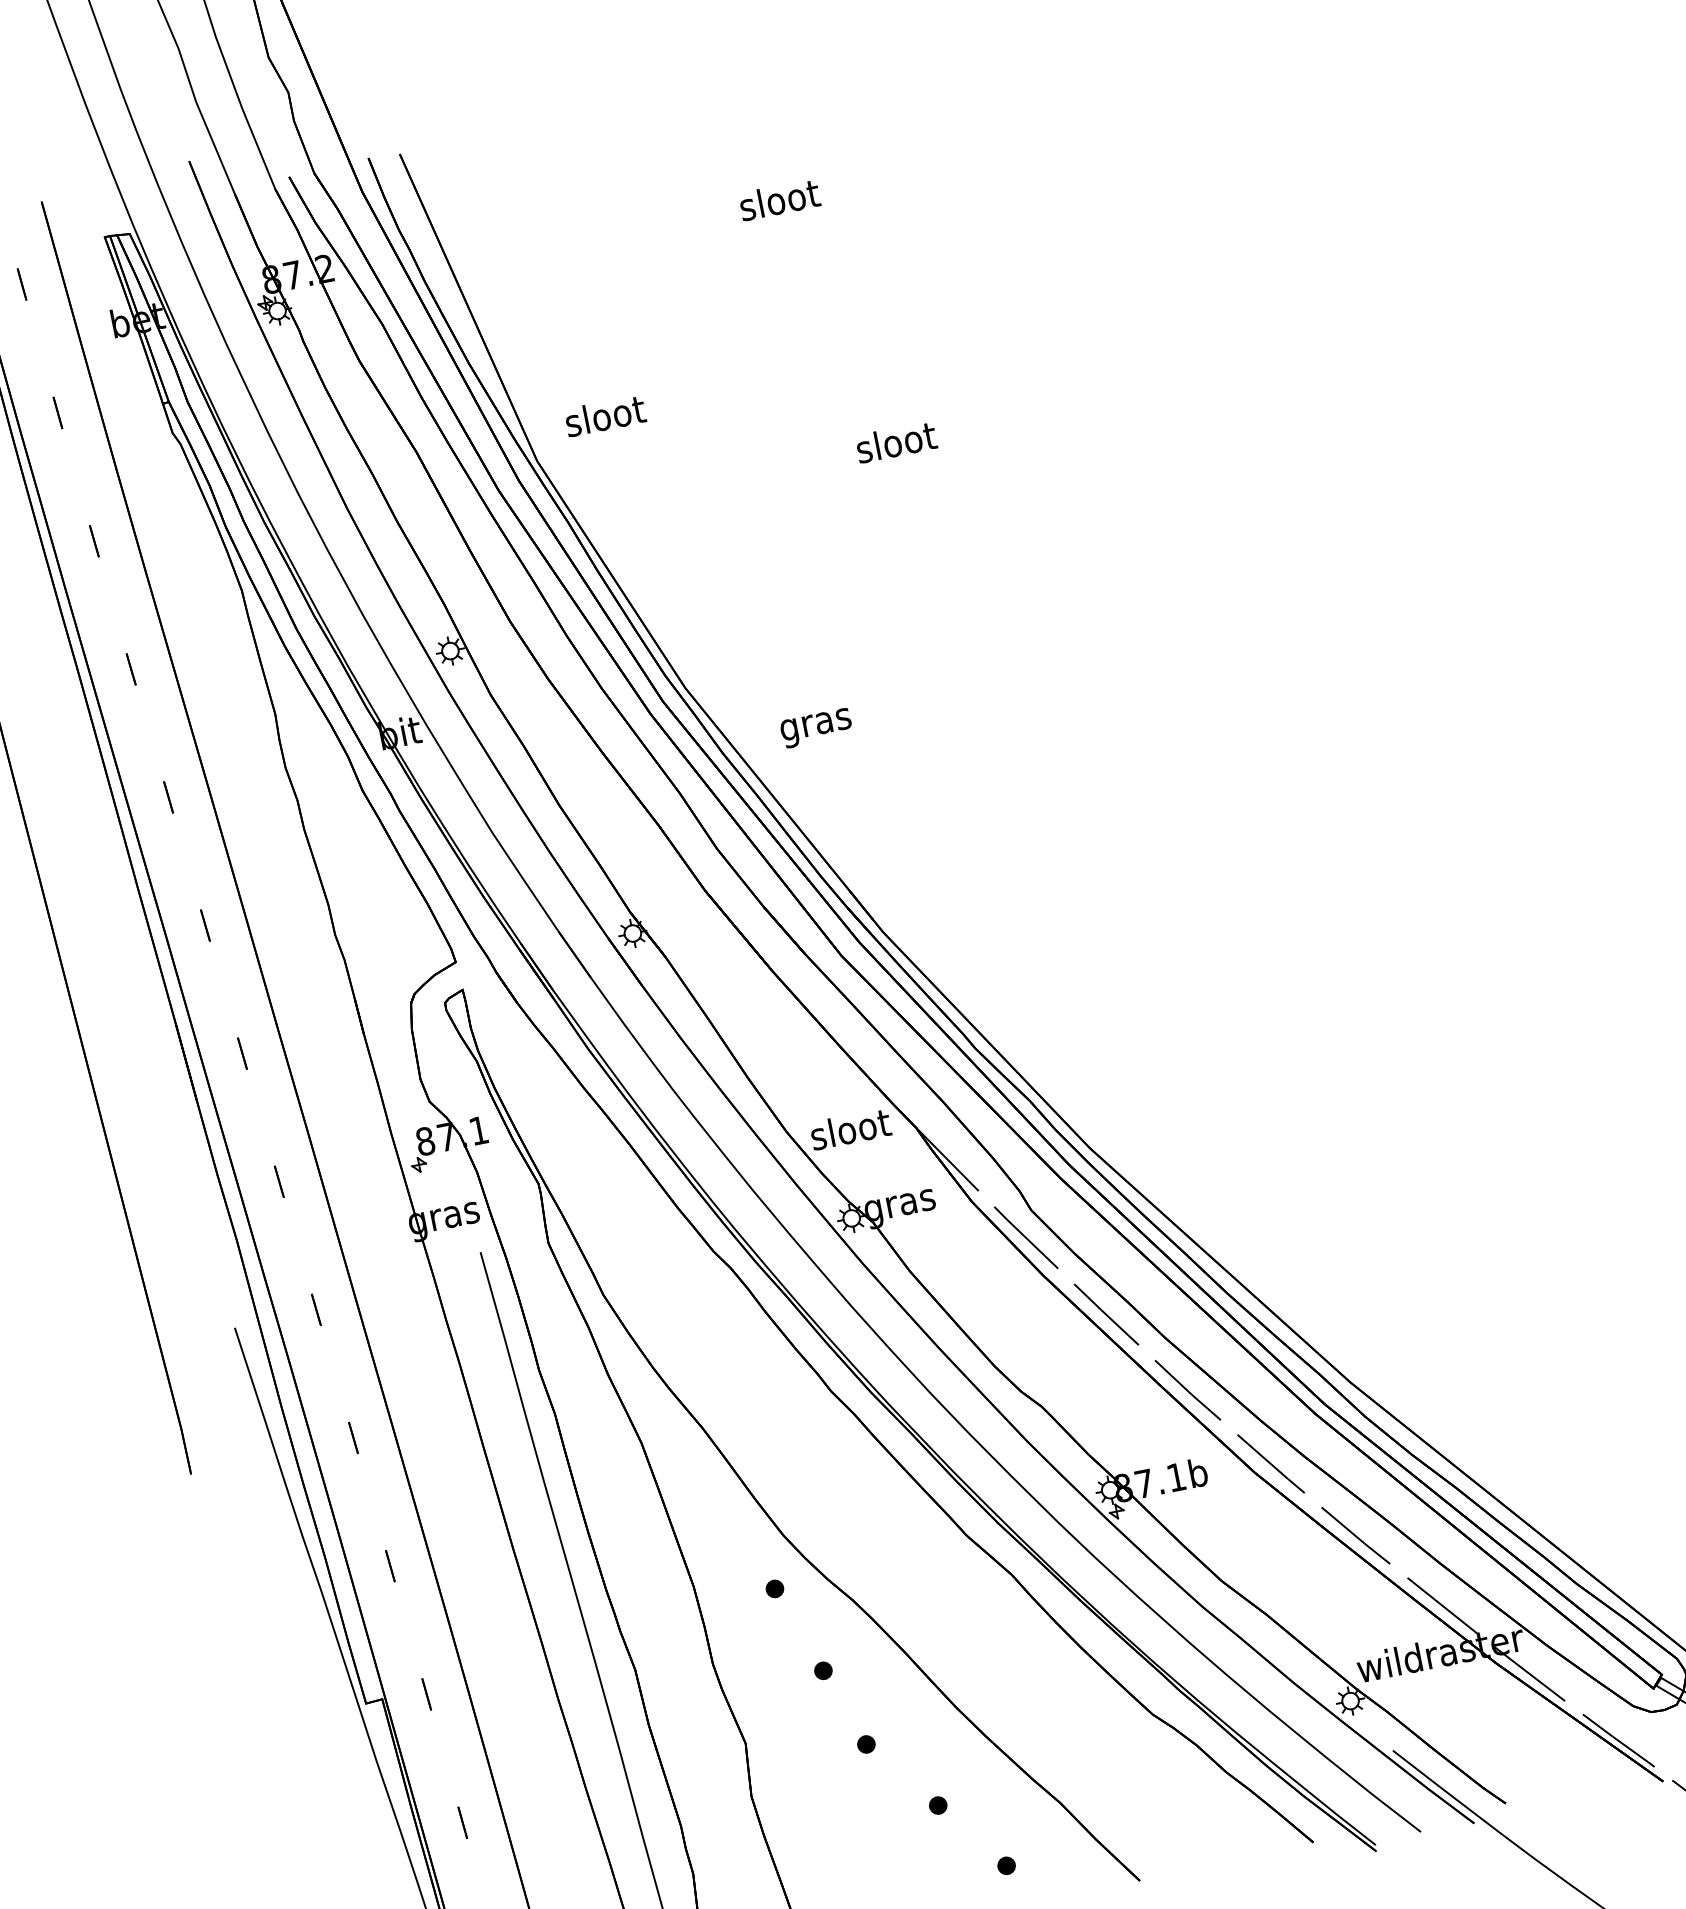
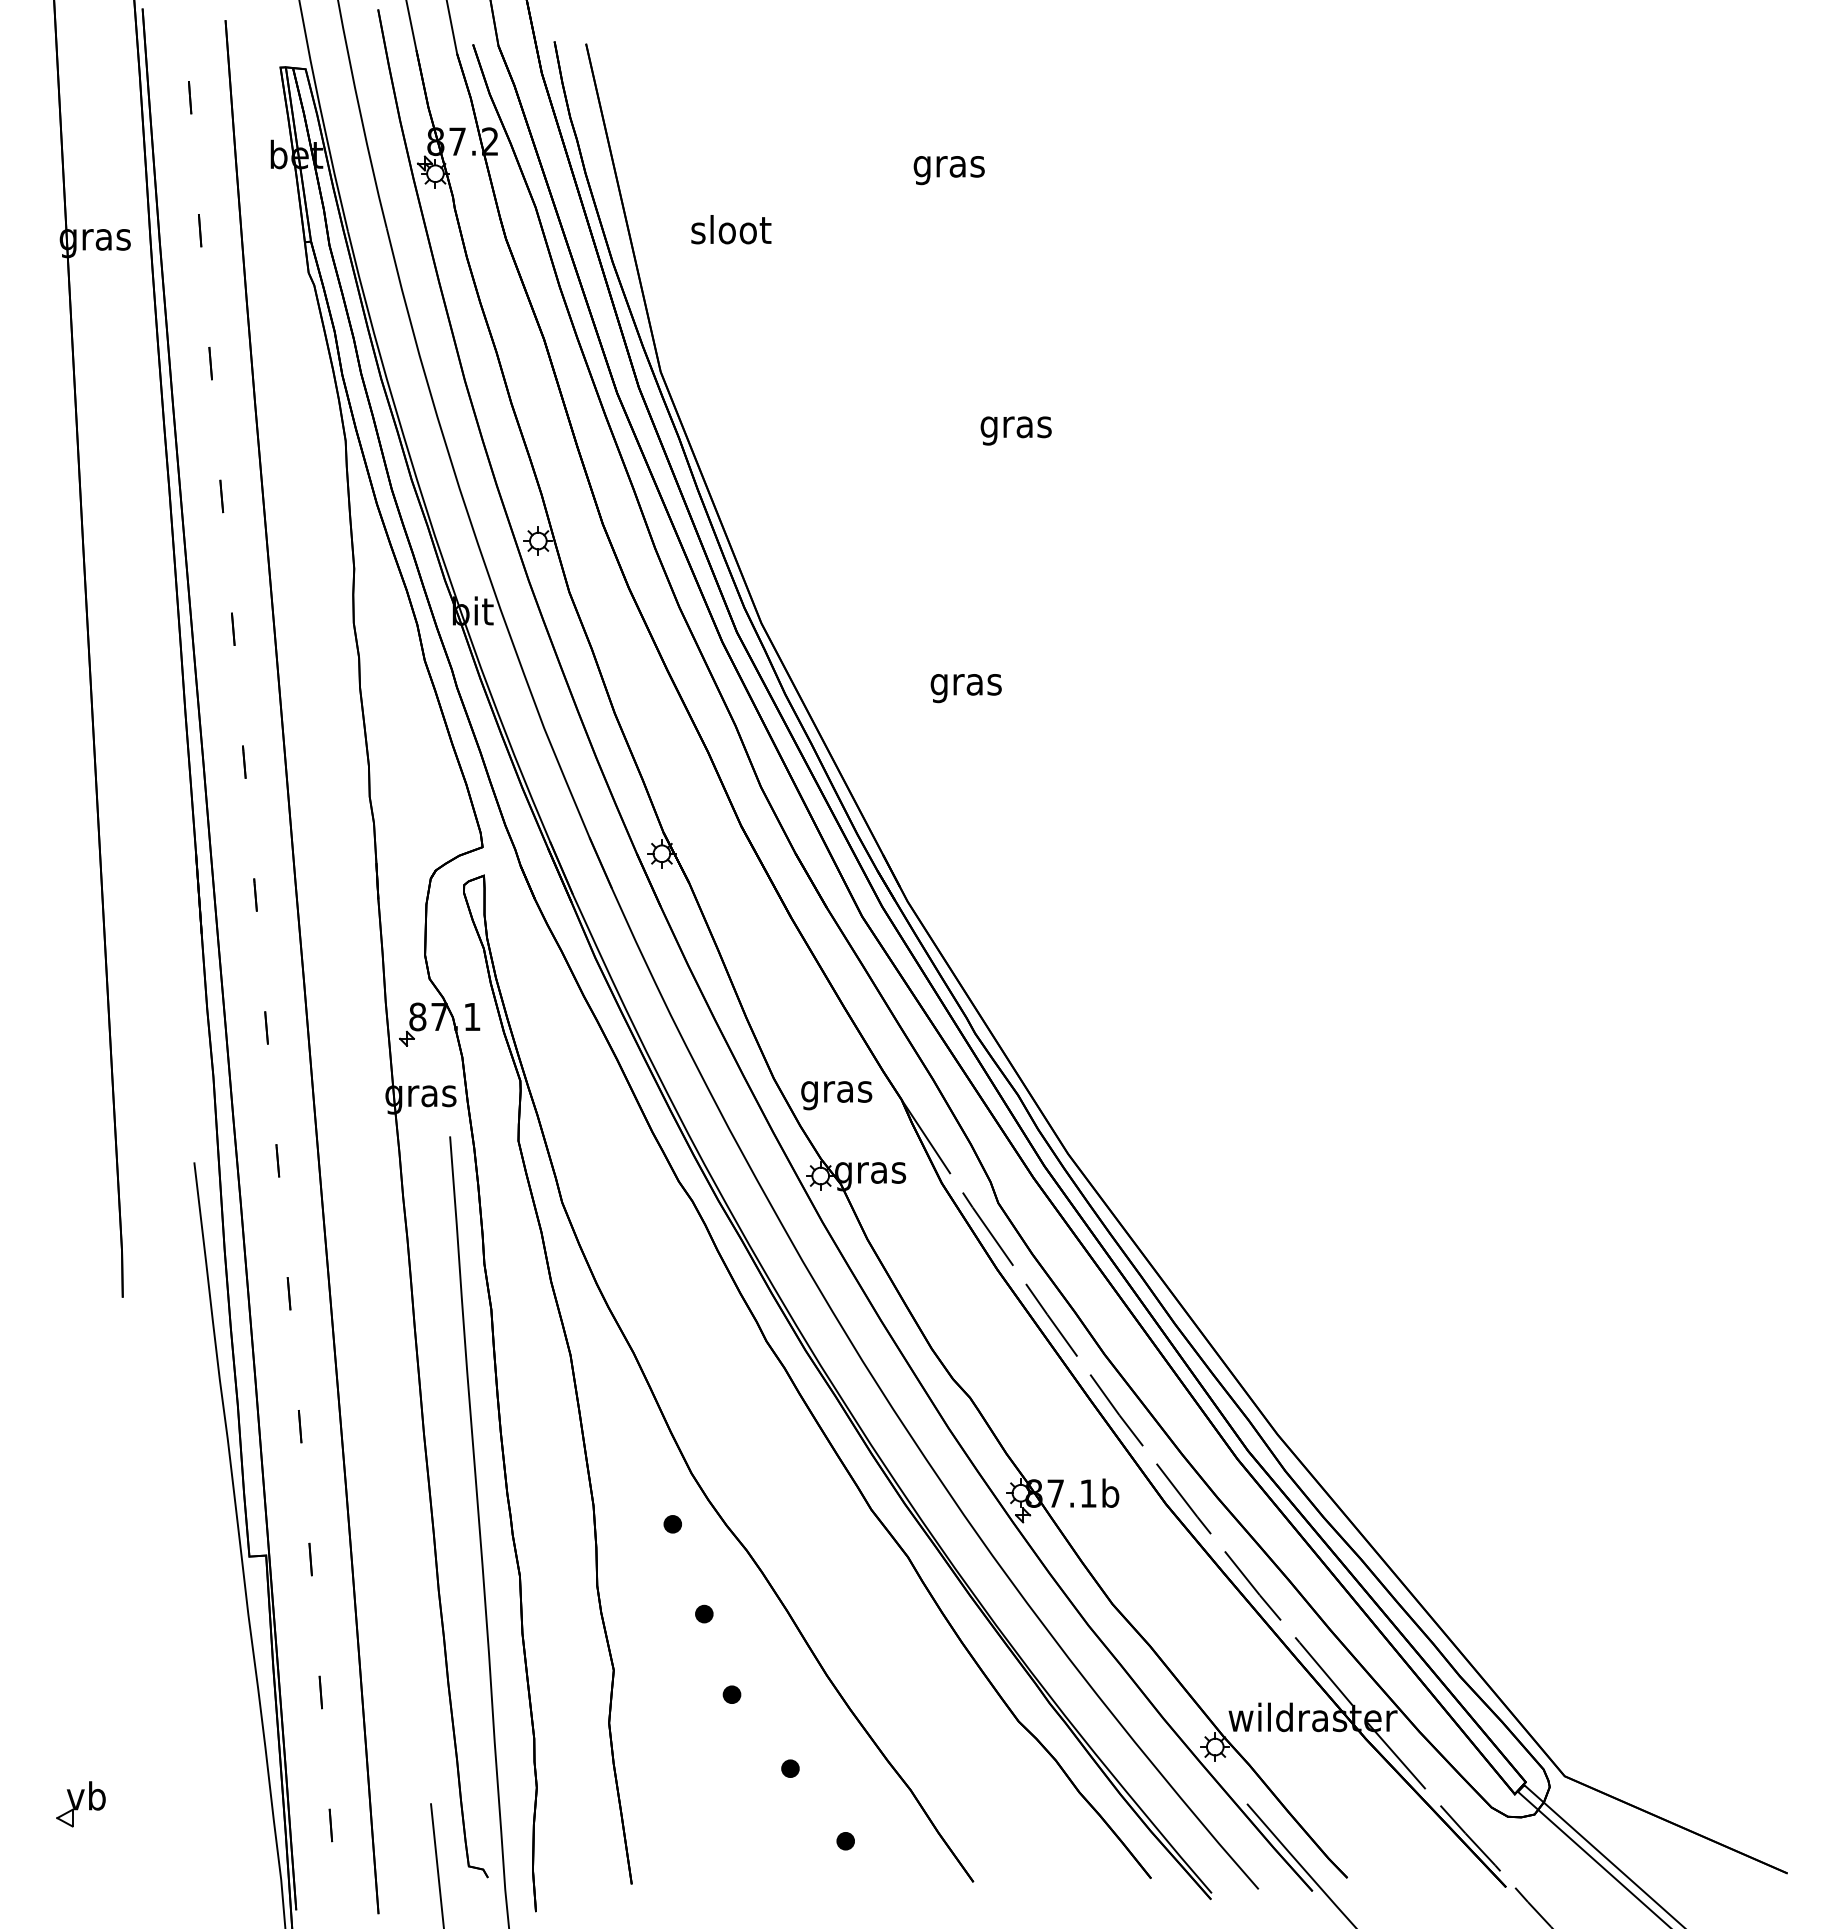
text: (780, 203) -> (949, 166), sloot -> gras
text: (605, 415) -> (731, 229), moved
text: (896, 445) -> (1016, 426), sloot -> gras
text: (815, 728) -> (965, 688), moved
text: (851, 1132) -> (837, 1091), sloot -> gras

